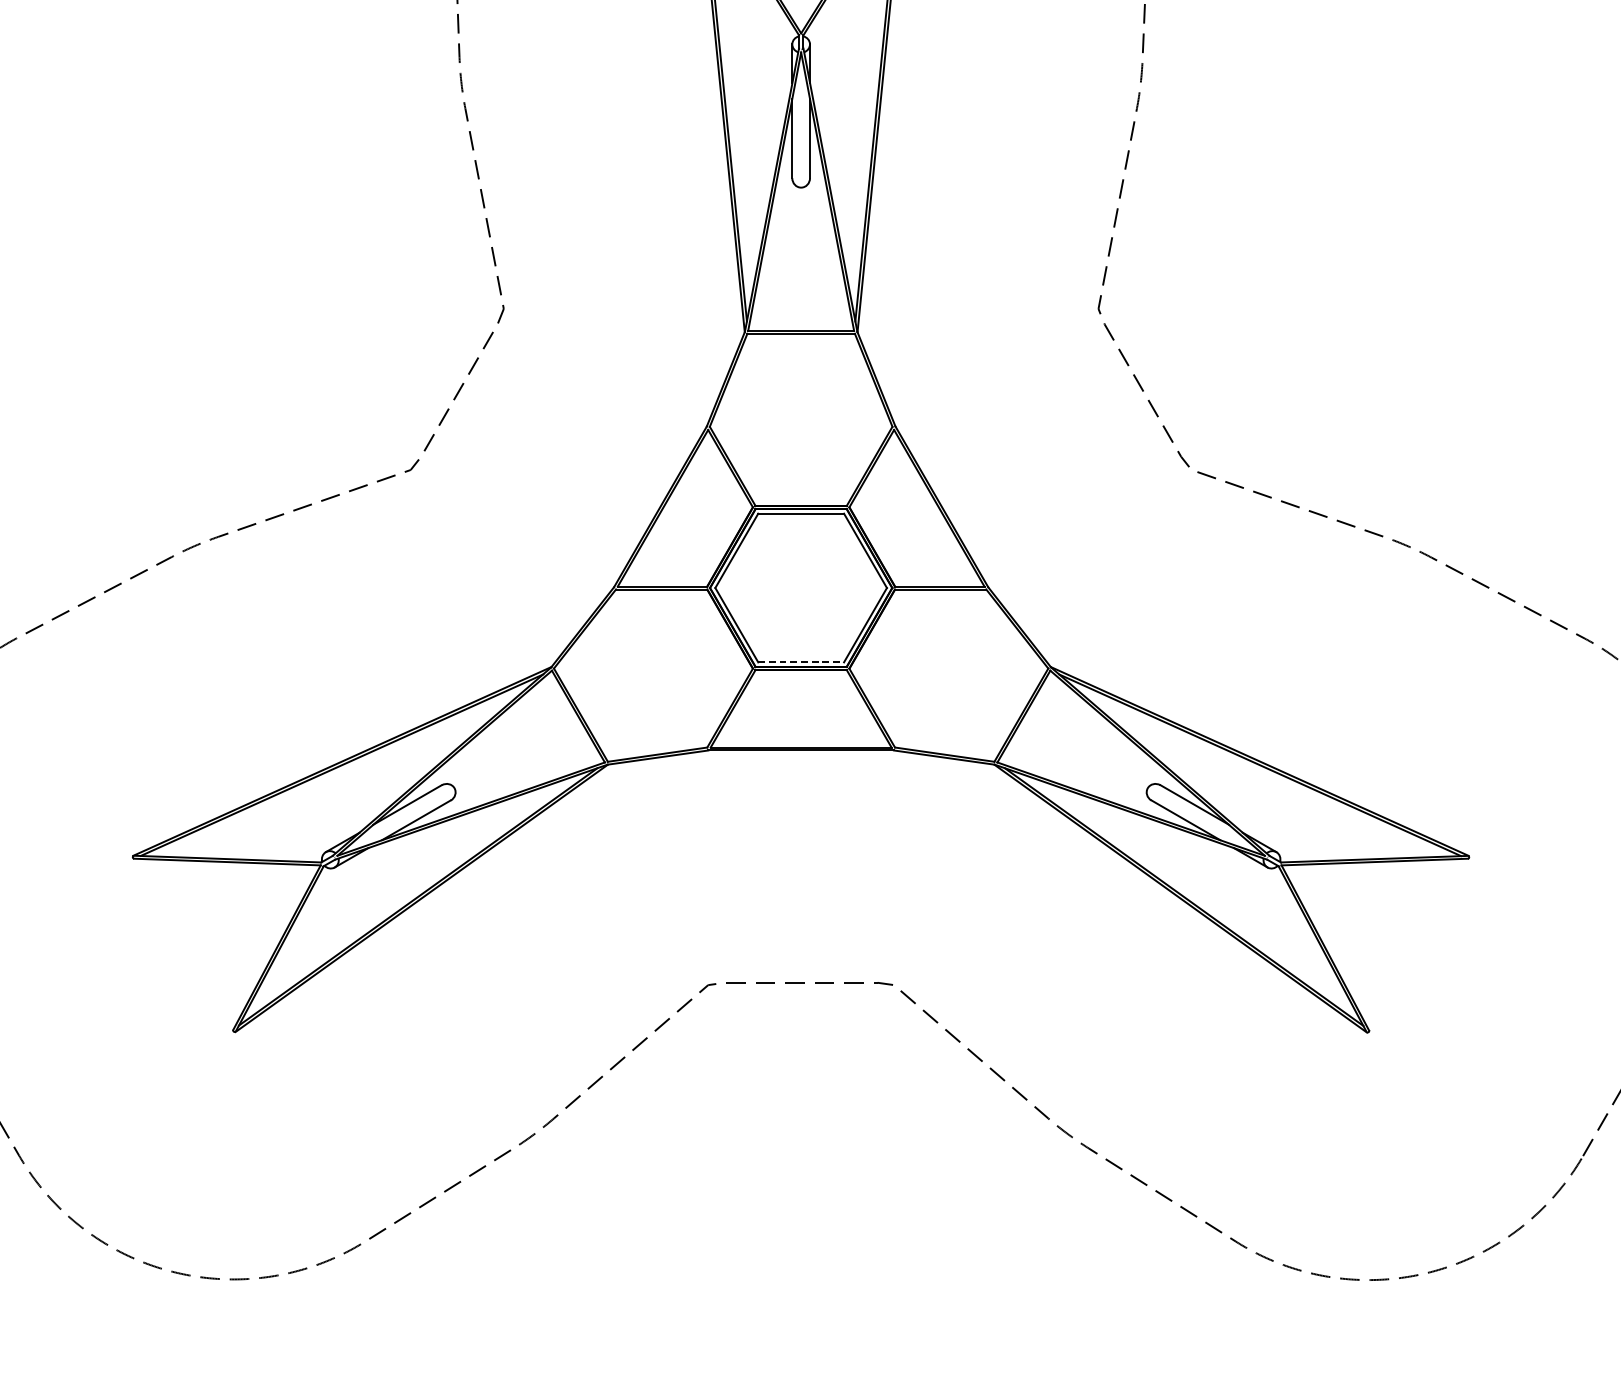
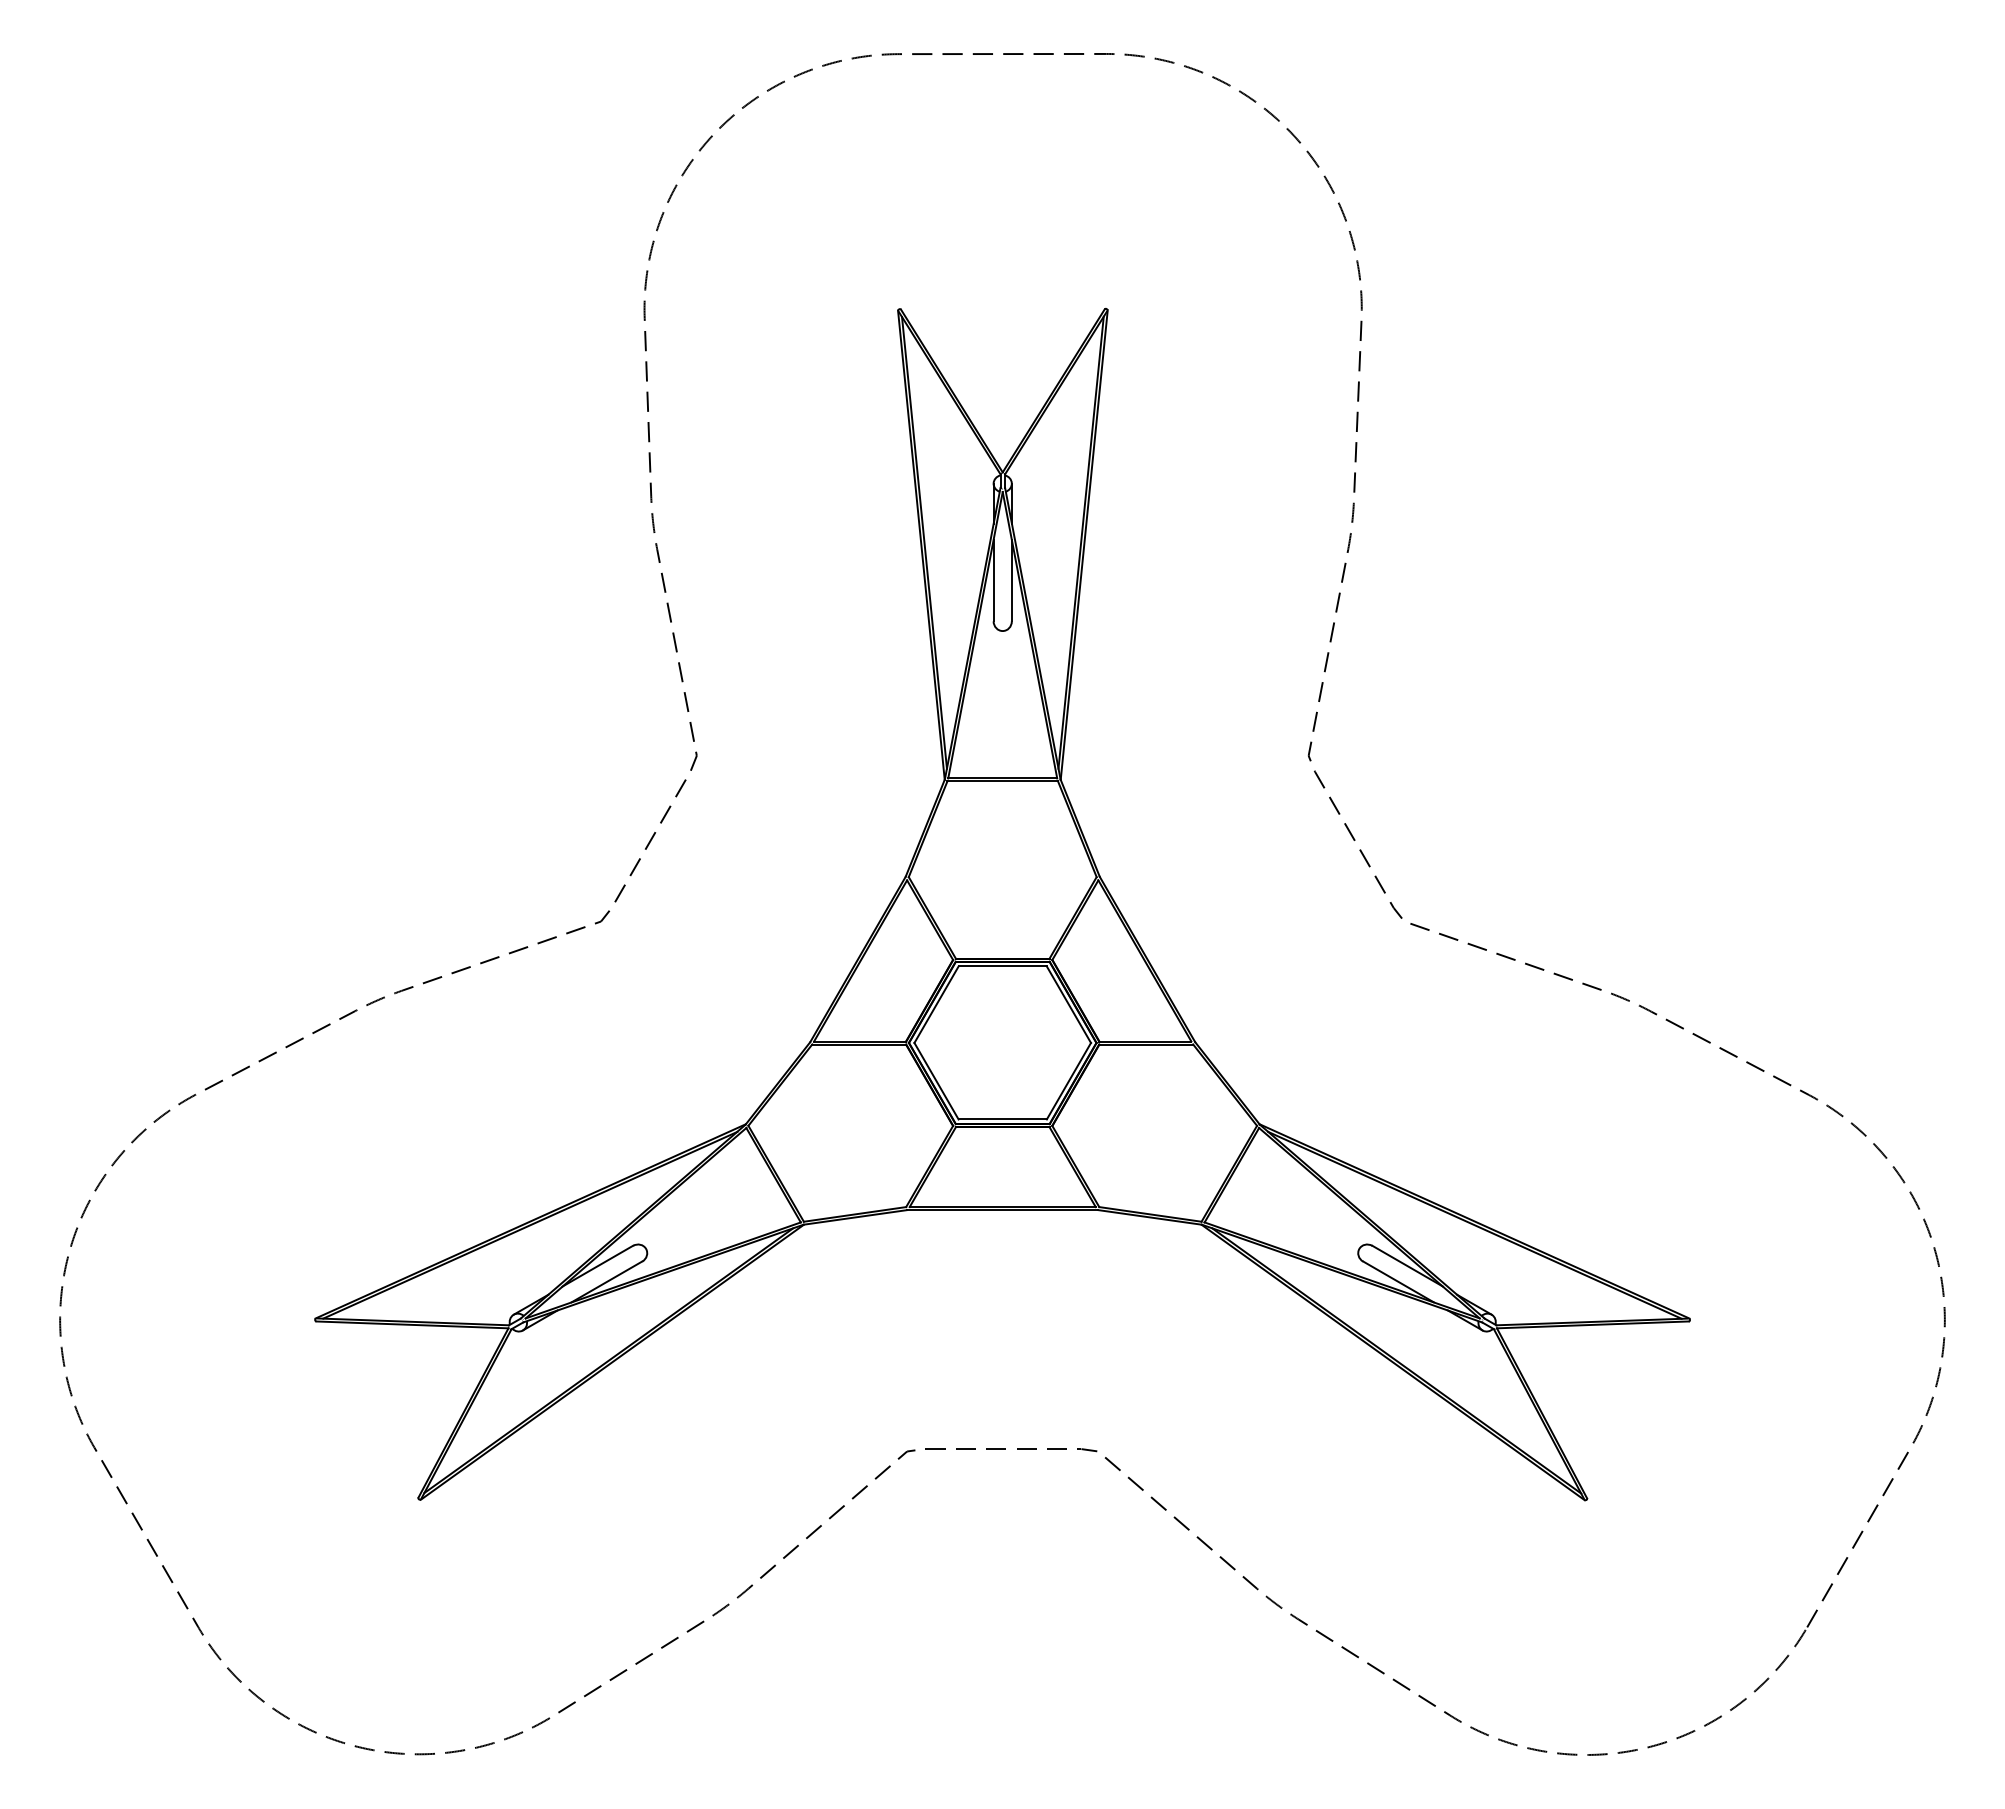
line: (801, 662) -> (1003, 1119), dashed -> solid

